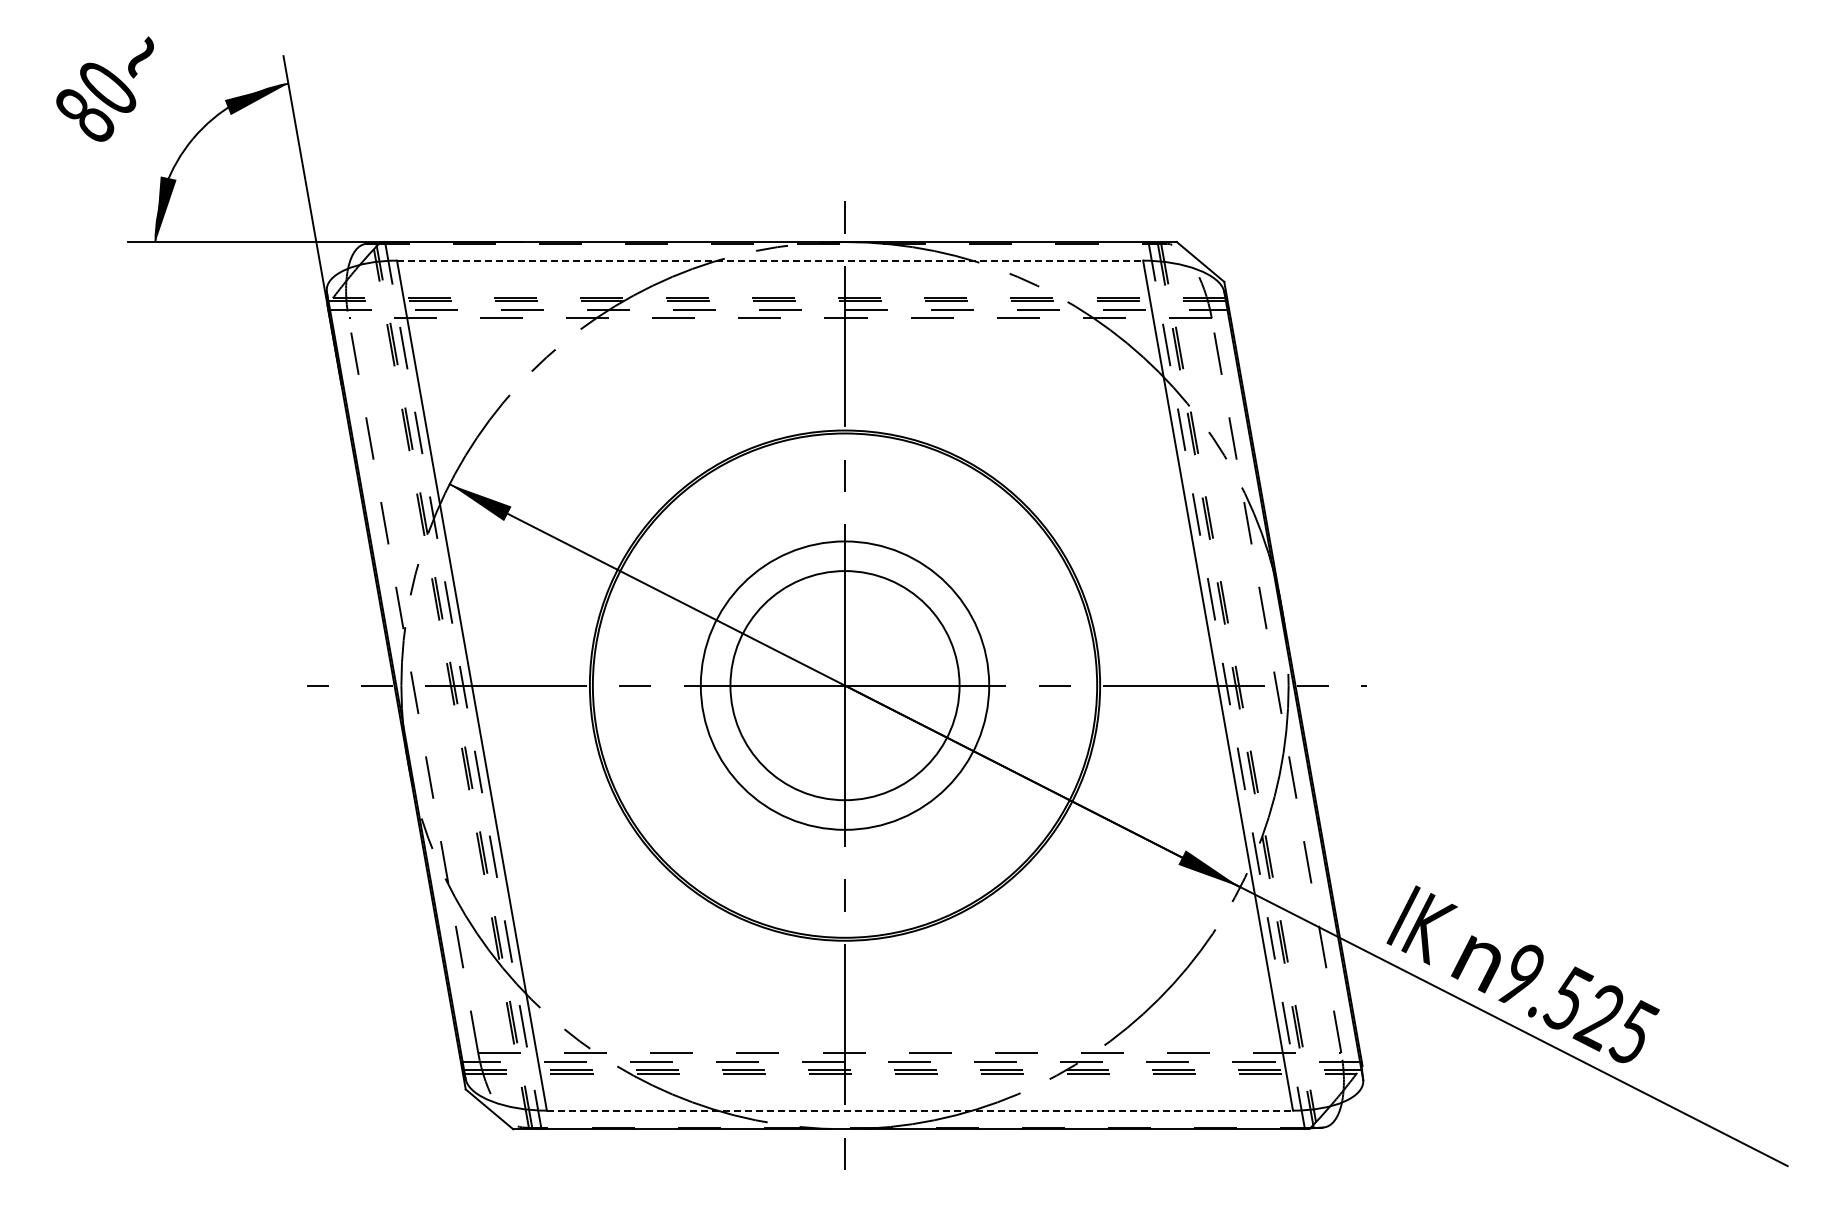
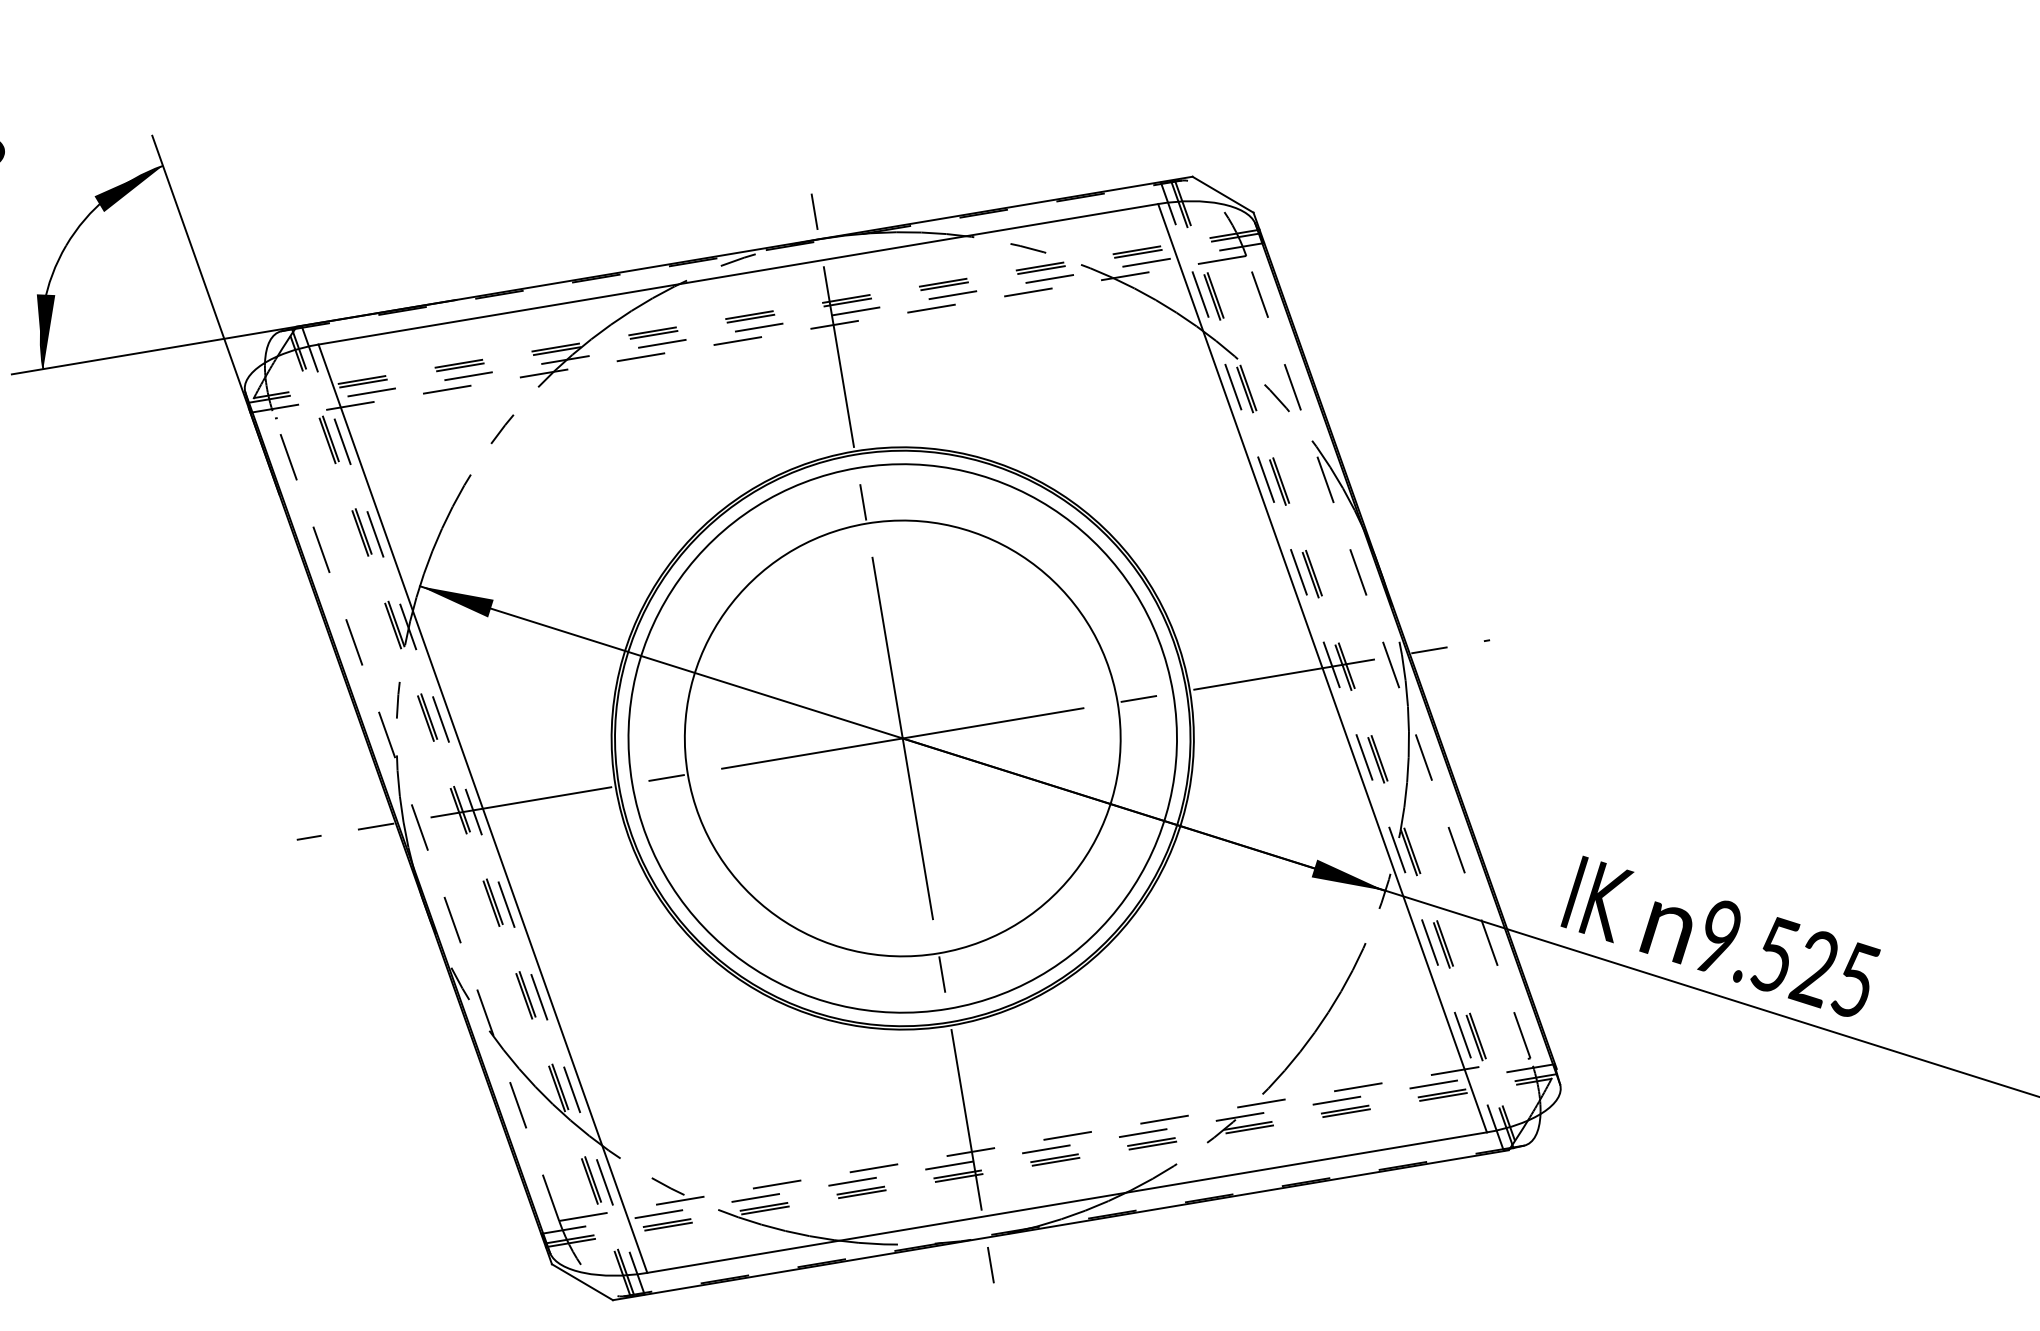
line: (770, 260) -> (738, 274), dashed -> solid
circle: (844, 685) -> (902, 738), size x1.67
circle: (844, 685) -> (902, 738), size x1.67
line: (920, 1110) -> (1067, 1202), dashed -> solid

